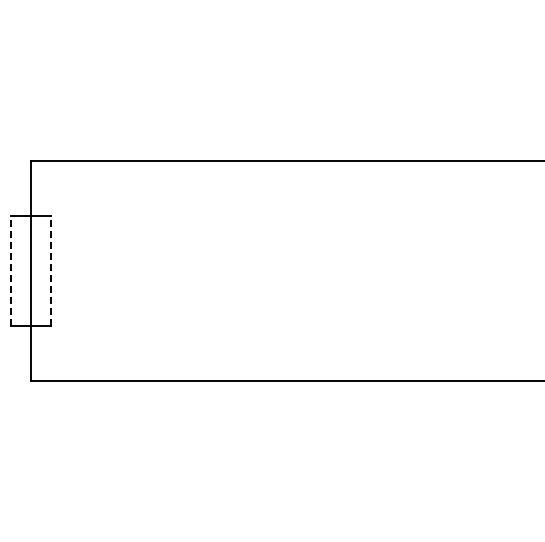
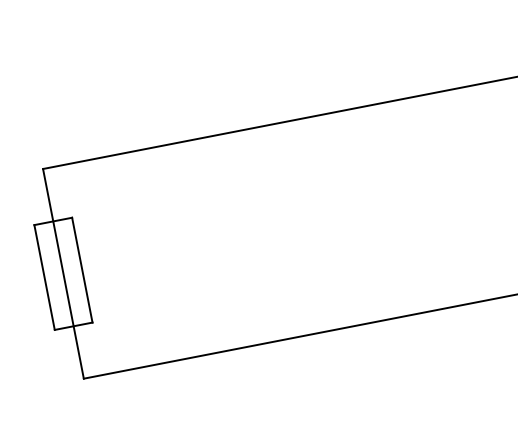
line: (11, 270) -> (44, 277), dashed -> solid
line: (51, 270) -> (82, 269), dashed -> solid

